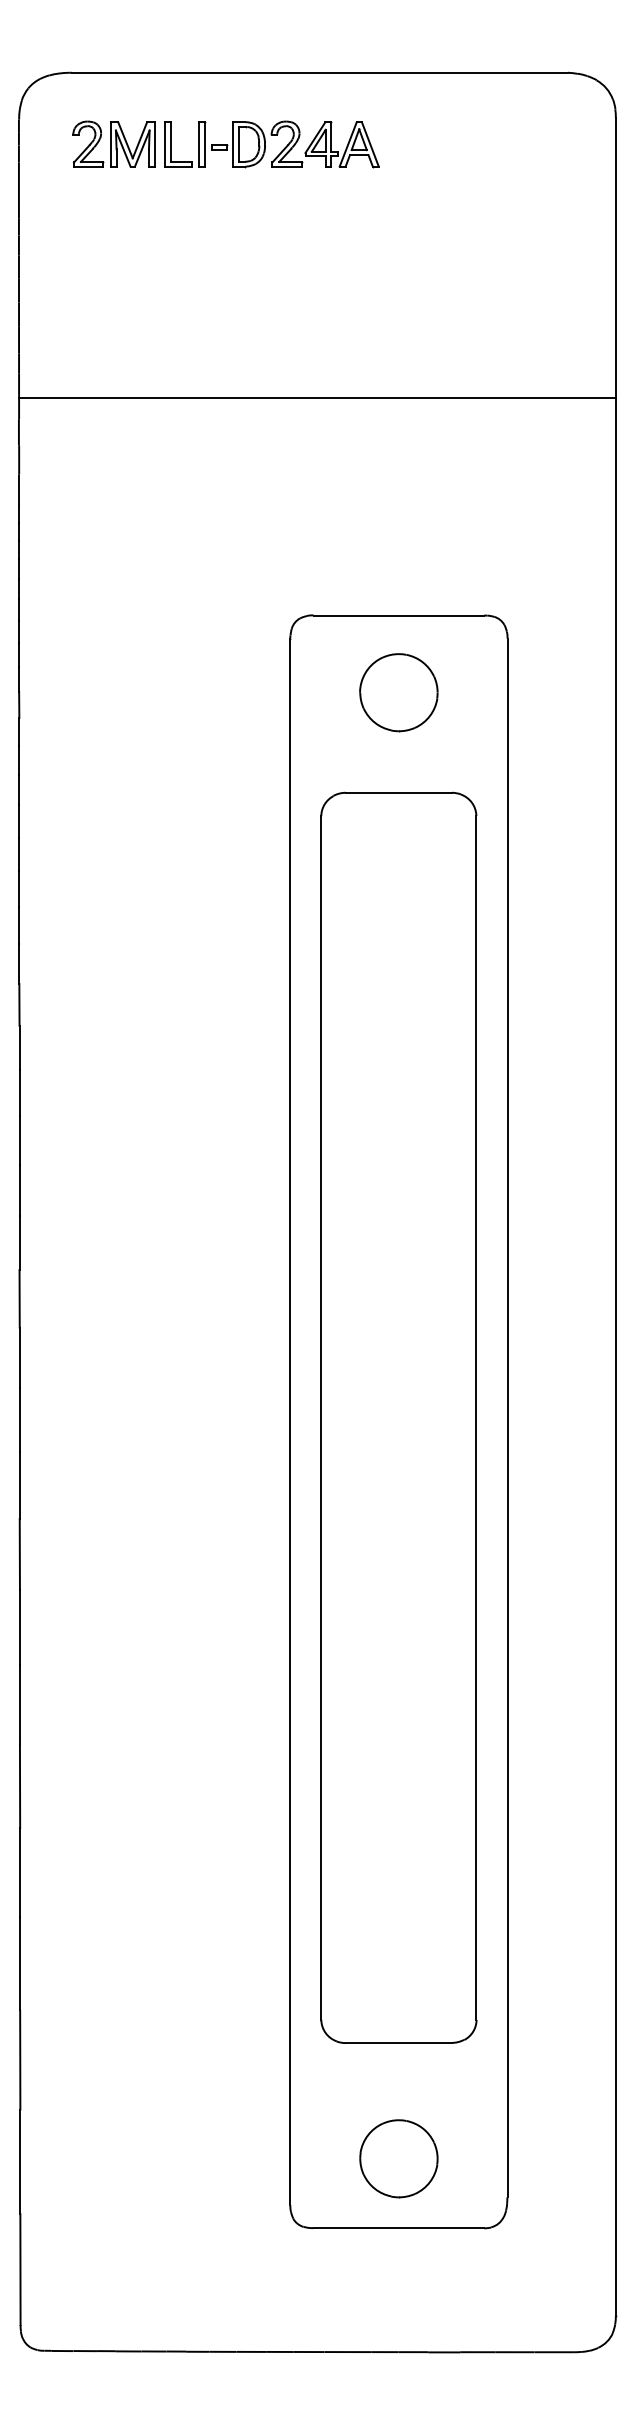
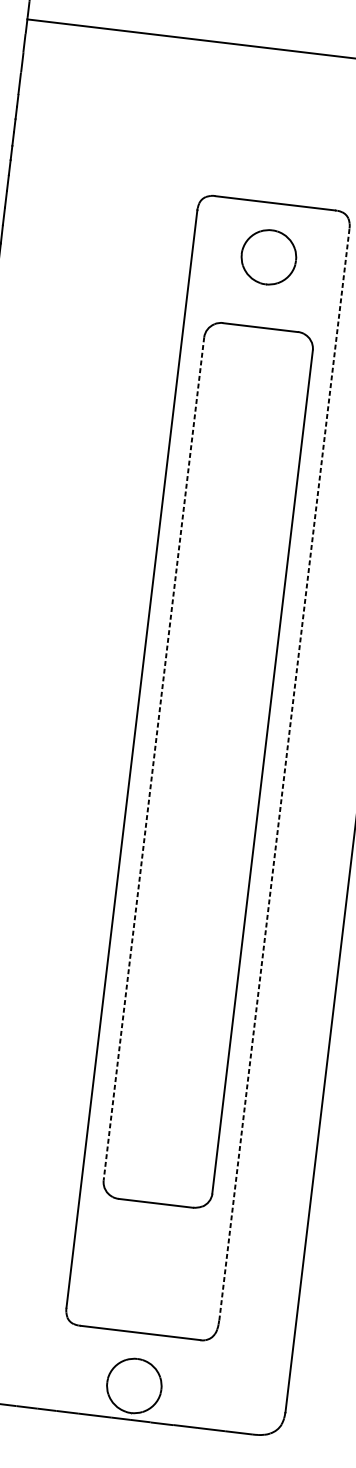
line: (507, 1417) -> (284, 774), solid -> dashed
line: (321, 1418) -> (154, 759), solid -> dashed
part: (398, 2158) -> (134, 1385), moved

